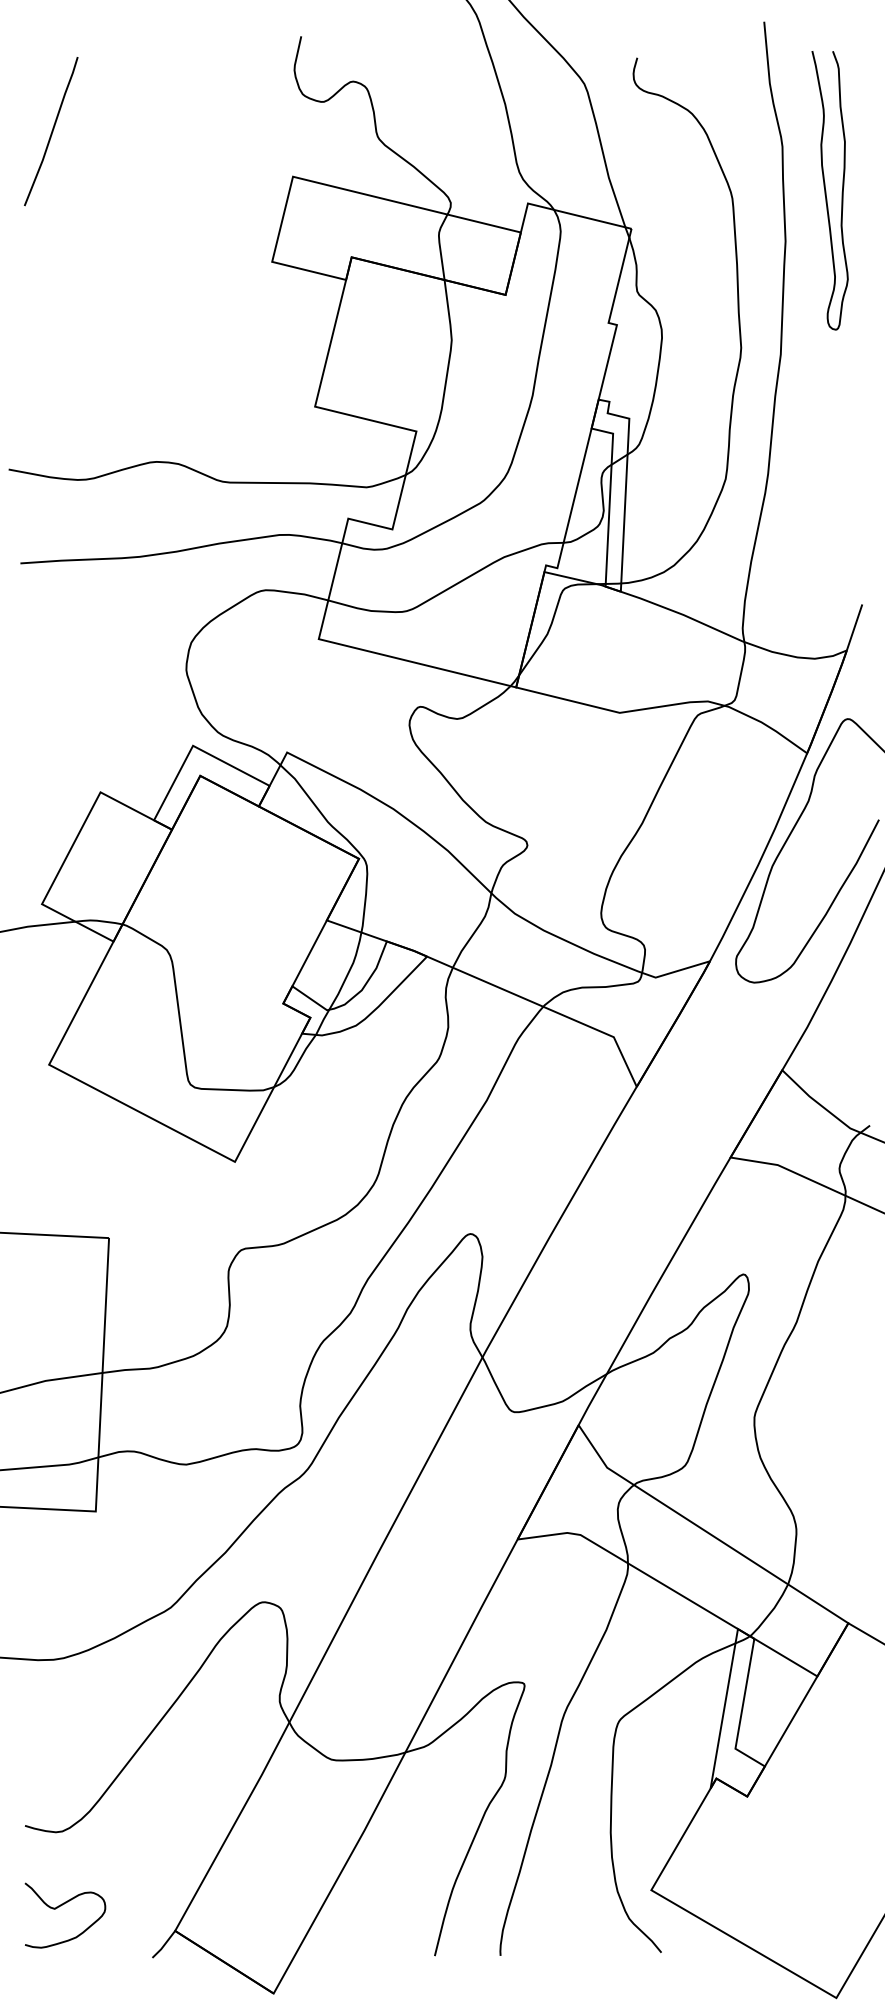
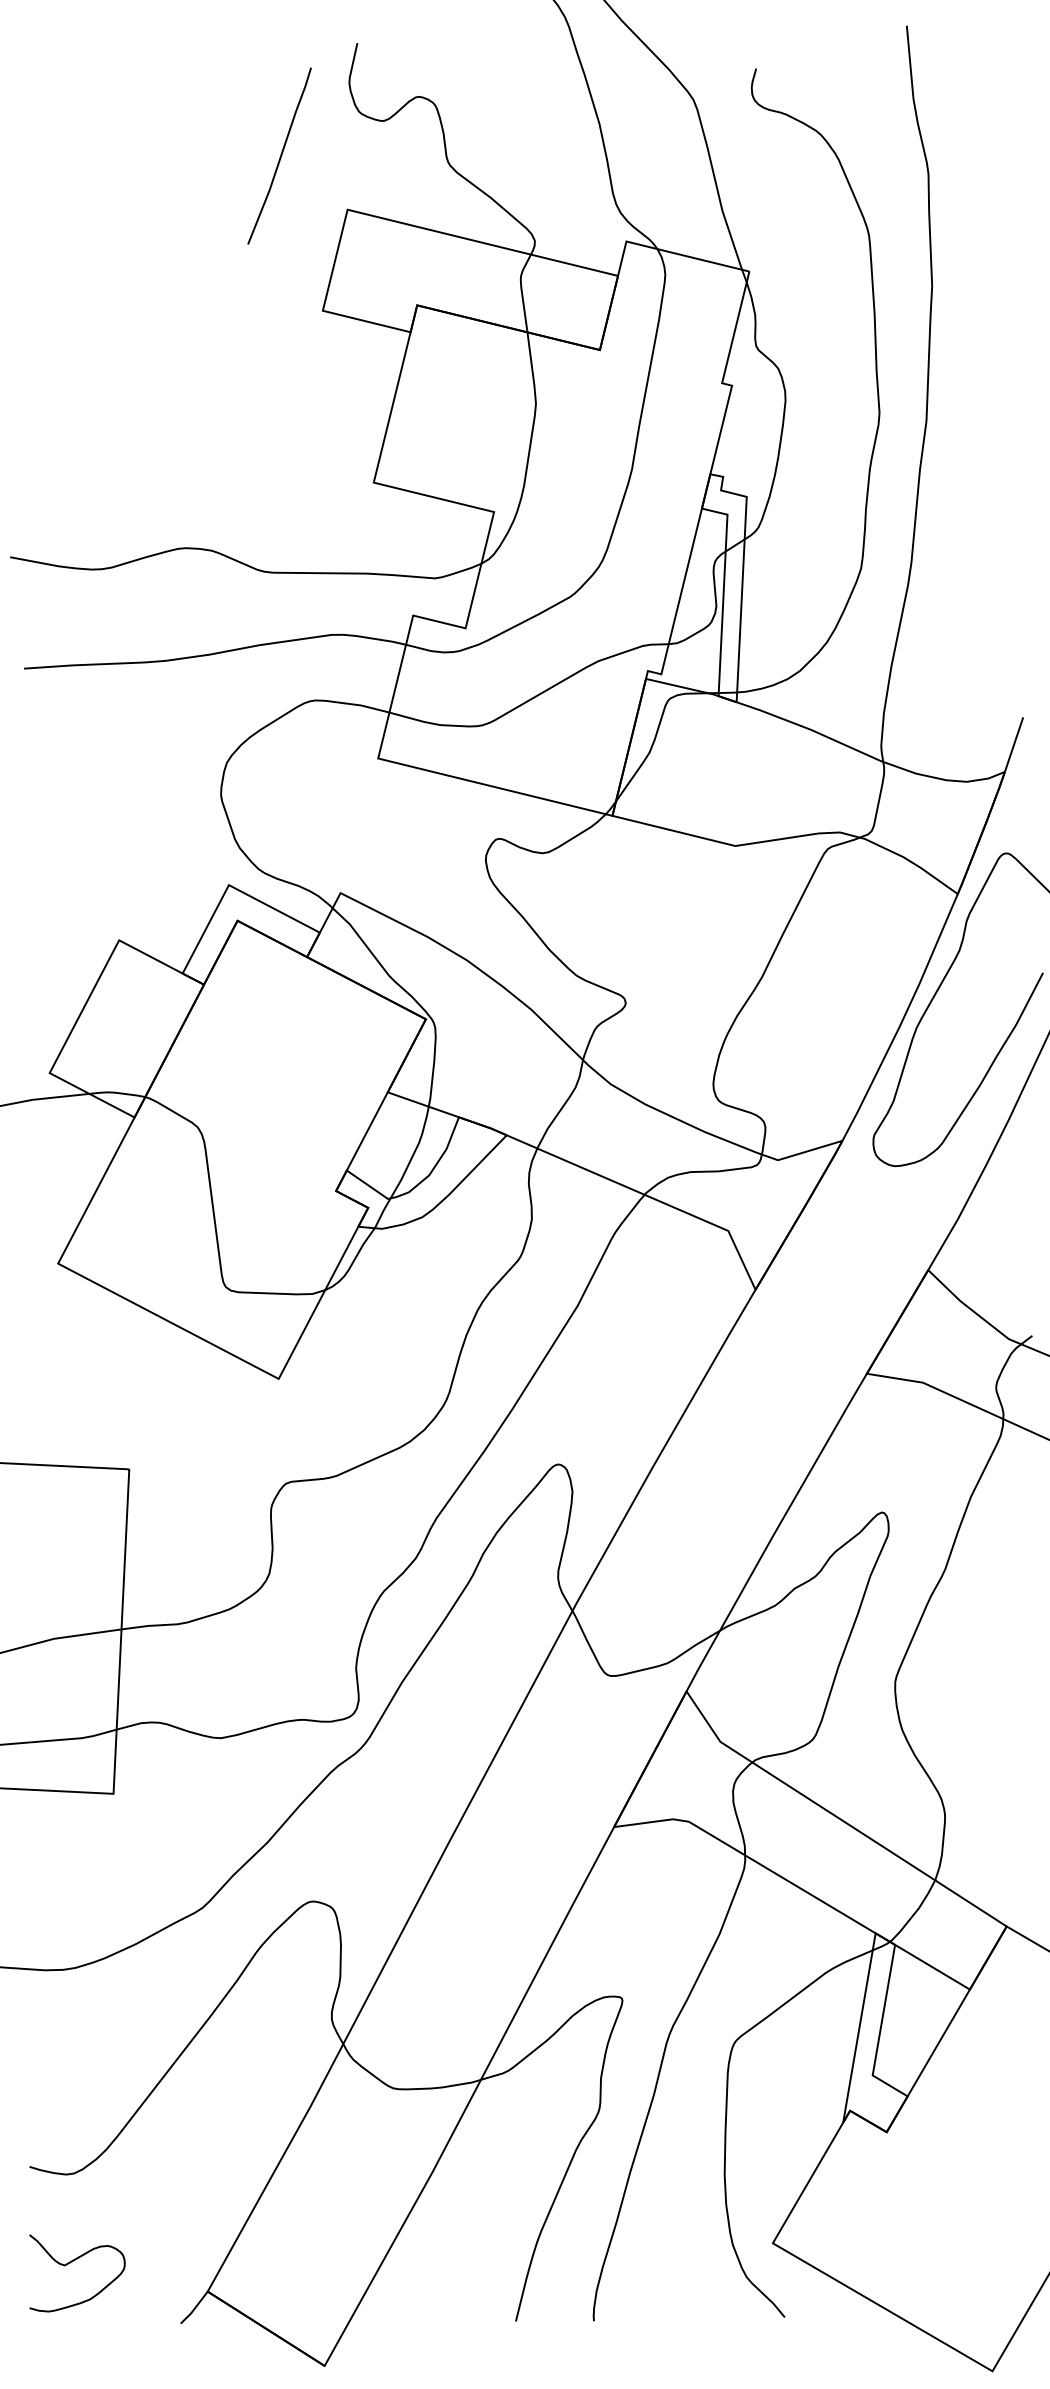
line: (51, 131) -> (280, 155), moved
curve: (826, 190) -> (980, 226), removed

